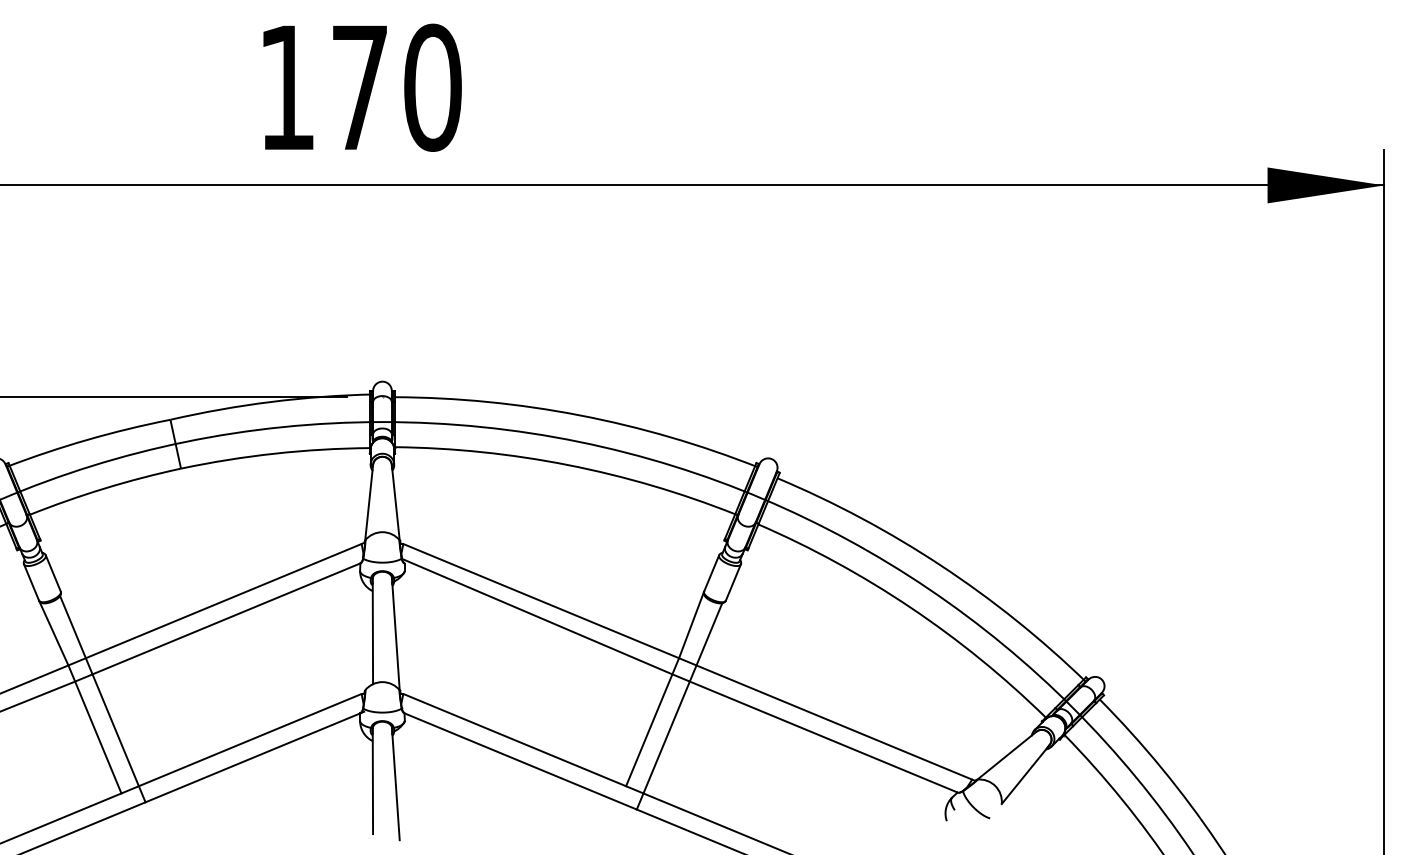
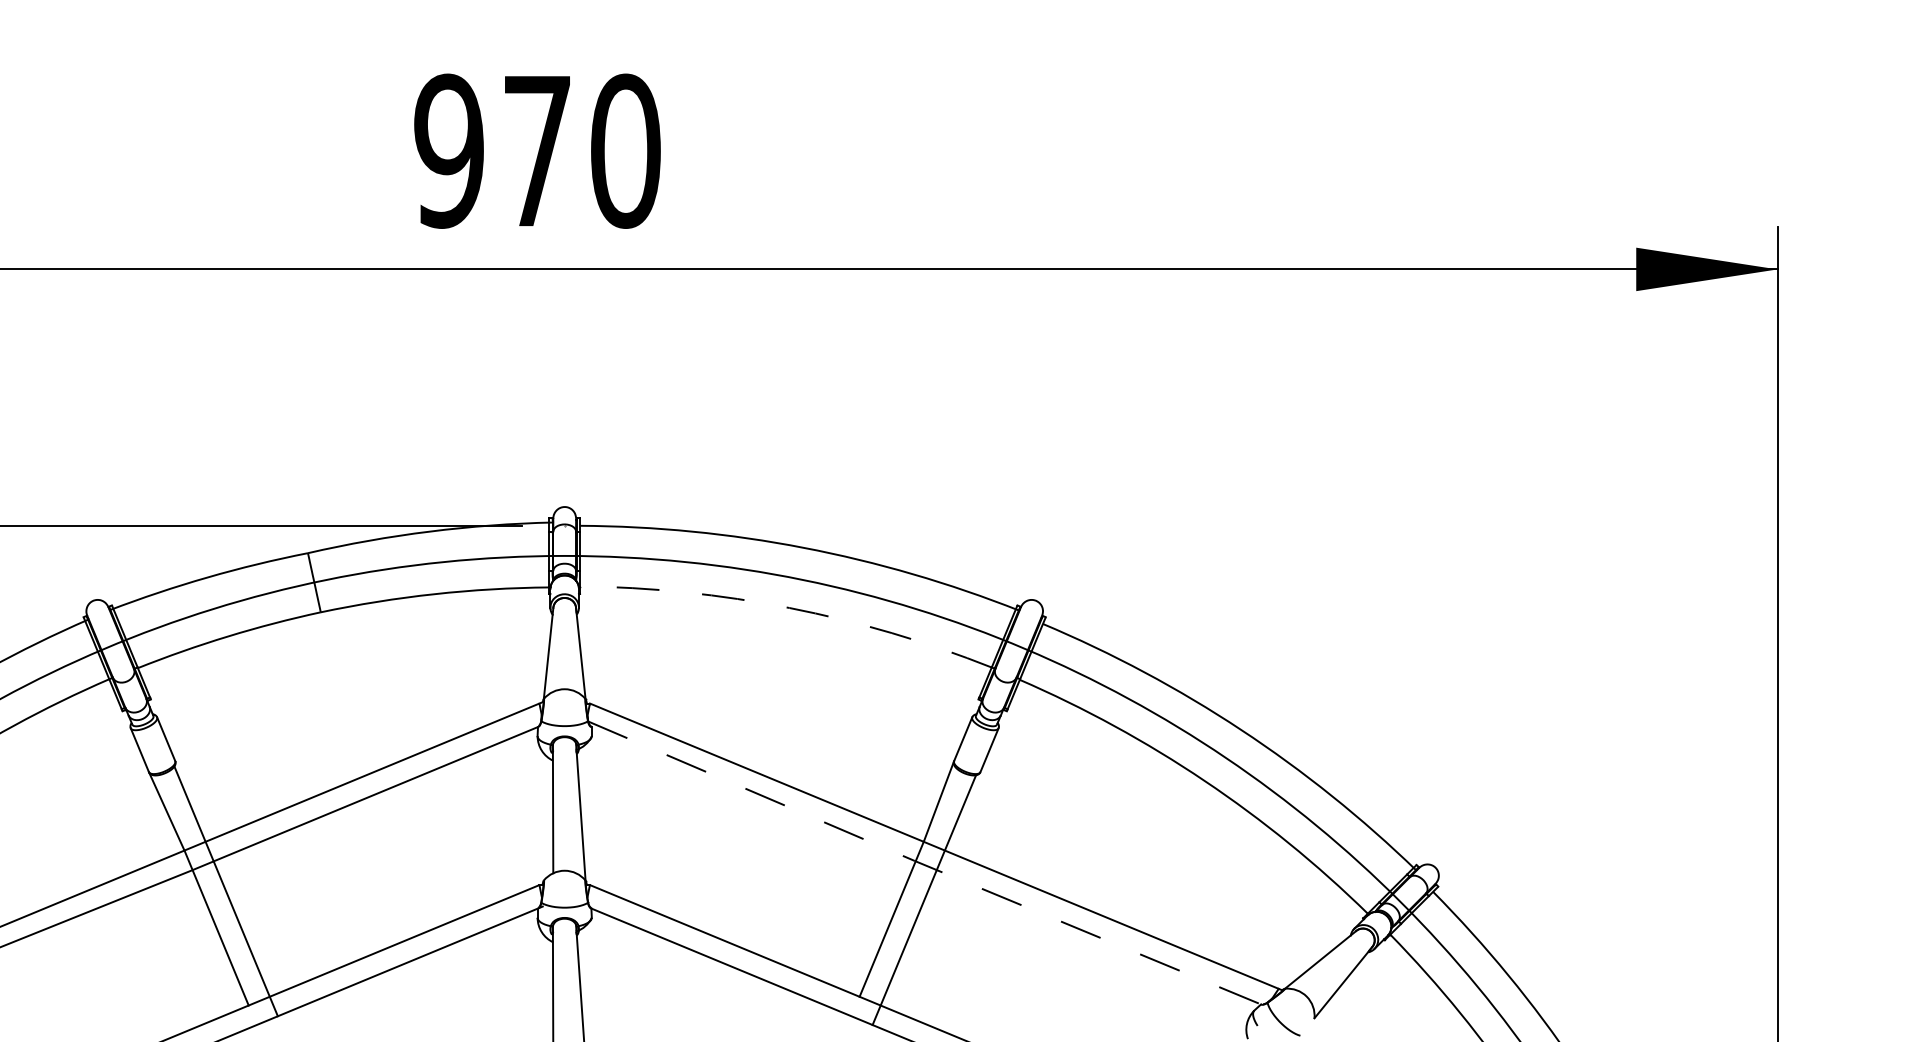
text: (286, 87) -> (448, 150), 170 -> 970
arc: (568, 465) -> (789, 608), solid -> dashed
line: (678, 676) -> (923, 864), solid -> dashed

